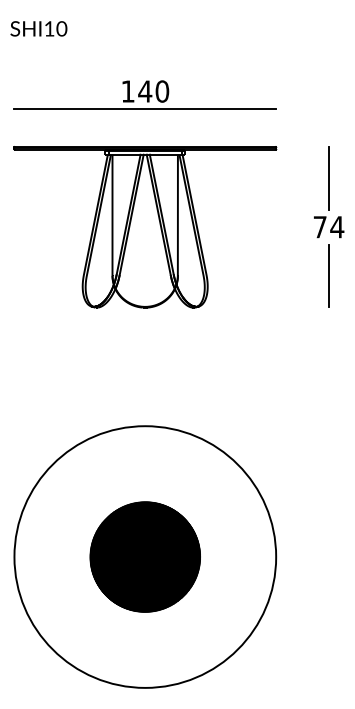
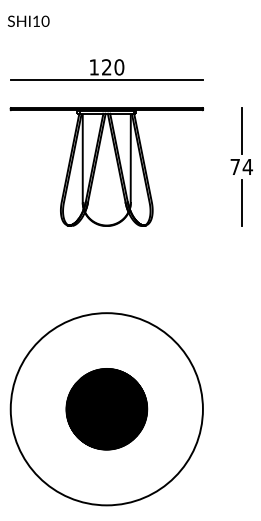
text: (144, 91) -> (106, 67), 140 -> 120

